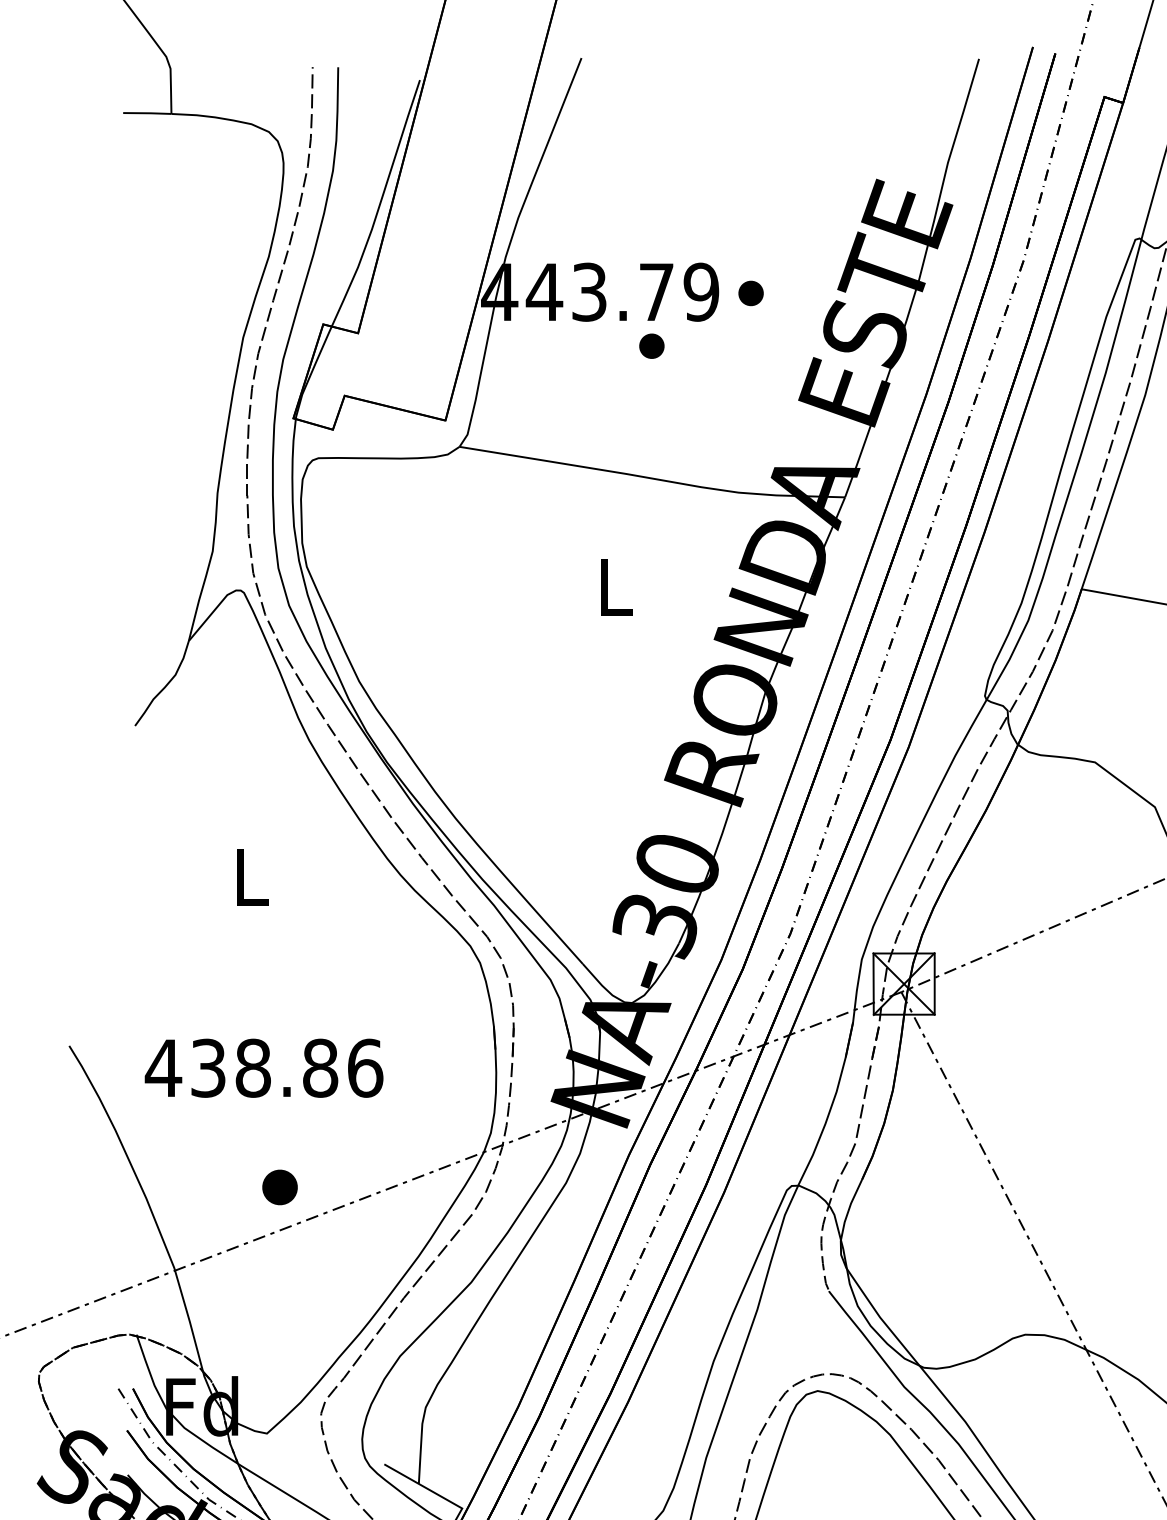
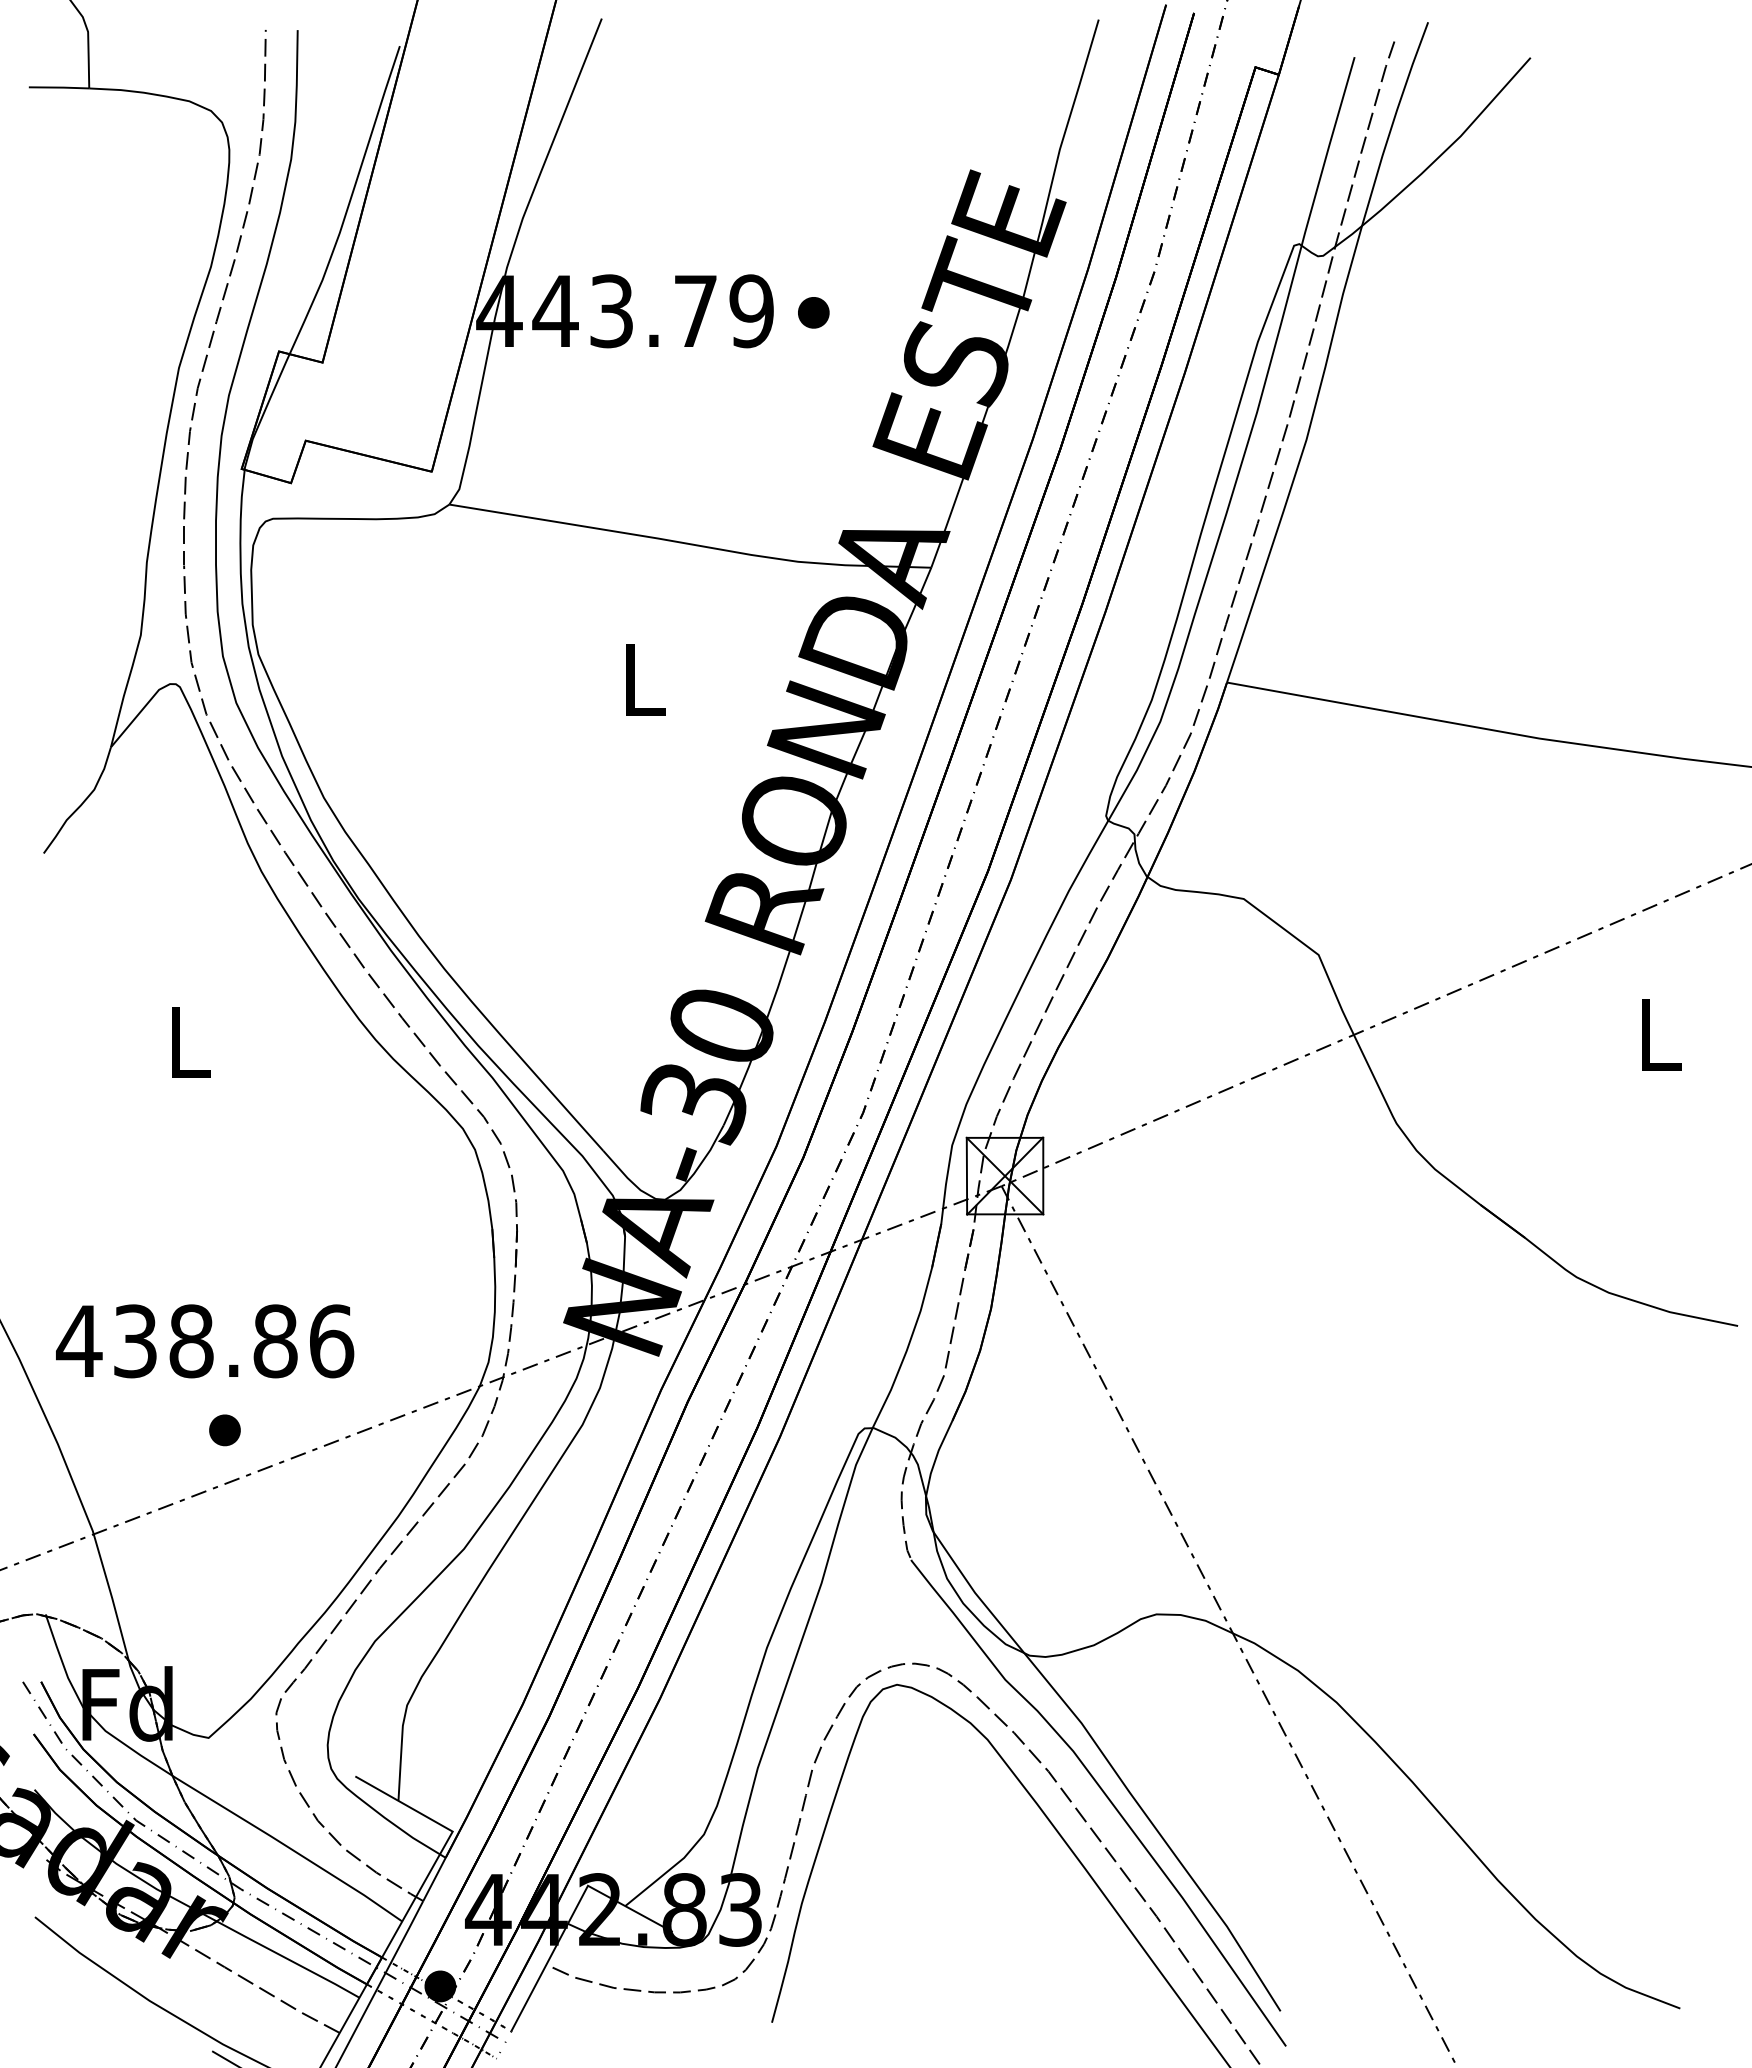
part: (651, 345) -> (689, 378), removed
text: (264, 1068) -> (205, 1341), moved
part: (279, 1187) -> (224, 1430), size x0.71

